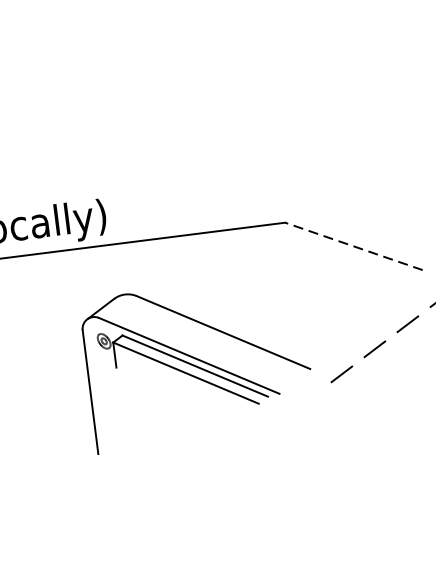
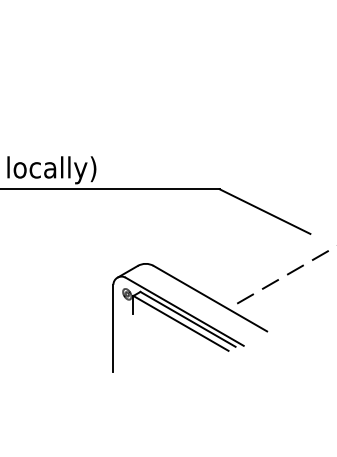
line: (354, 246) -> (265, 211), dashed -> solid
part: (198, 362) -> (190, 317), moved

